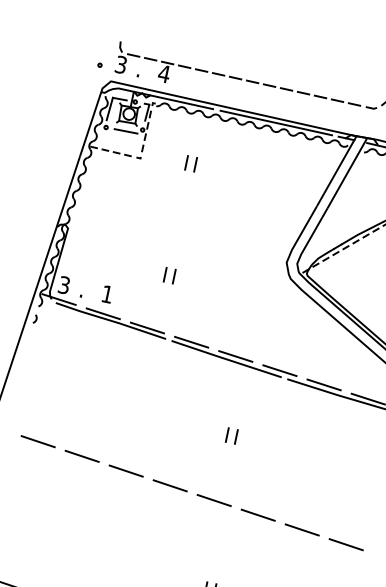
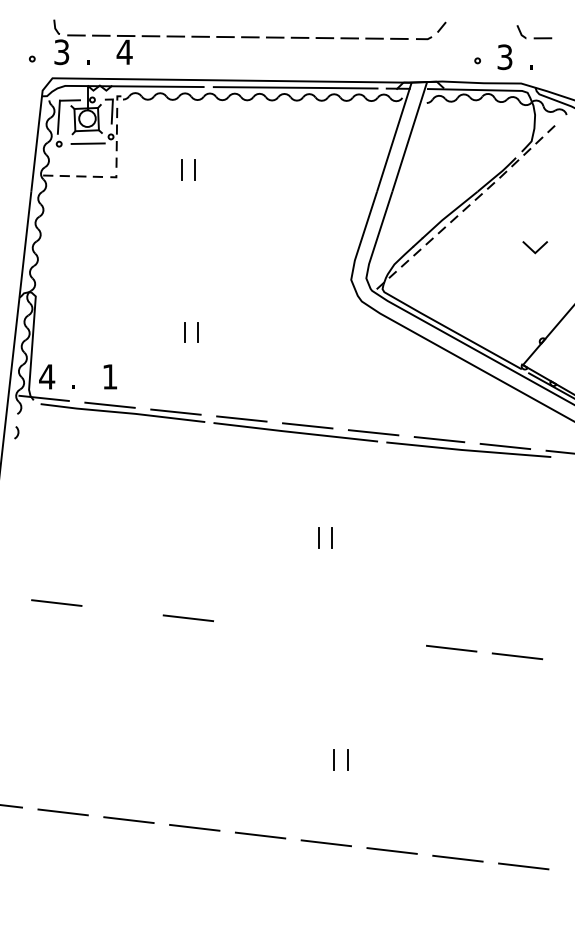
text: (64, 285) -> (47, 376), 3 -> 4
line: (82, 456) -> (122, 610), removed
line: (169, 485) -> (253, 625), removed
line: (213, 500) -> (319, 633), removed
line: (258, 514) -> (385, 640), removed

